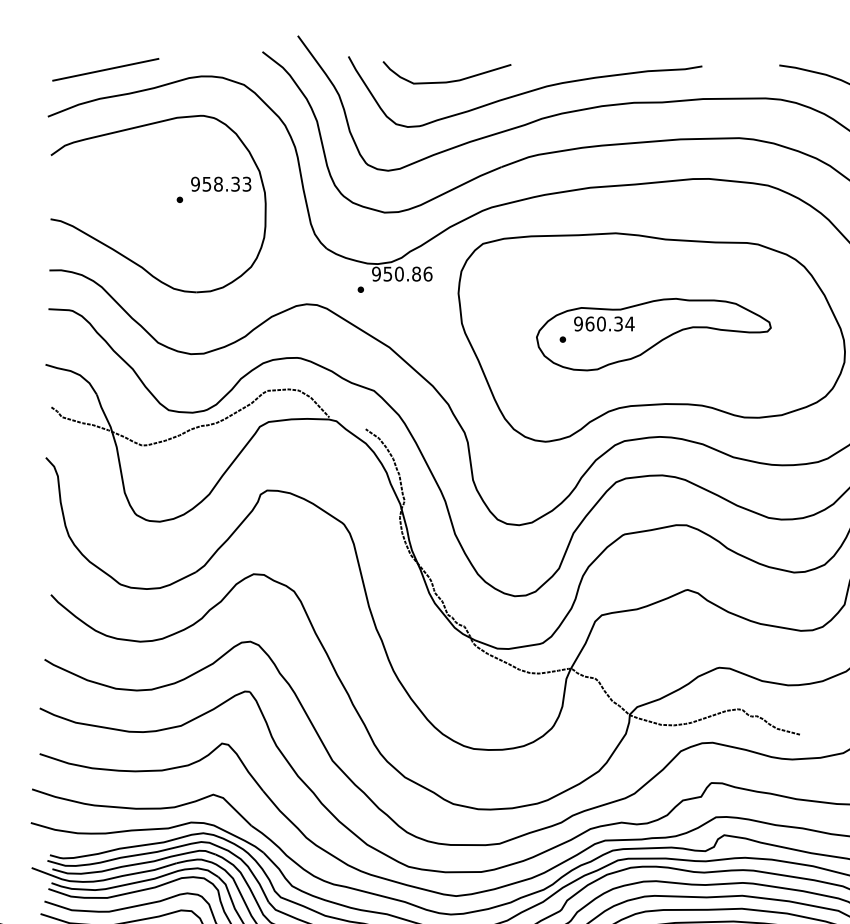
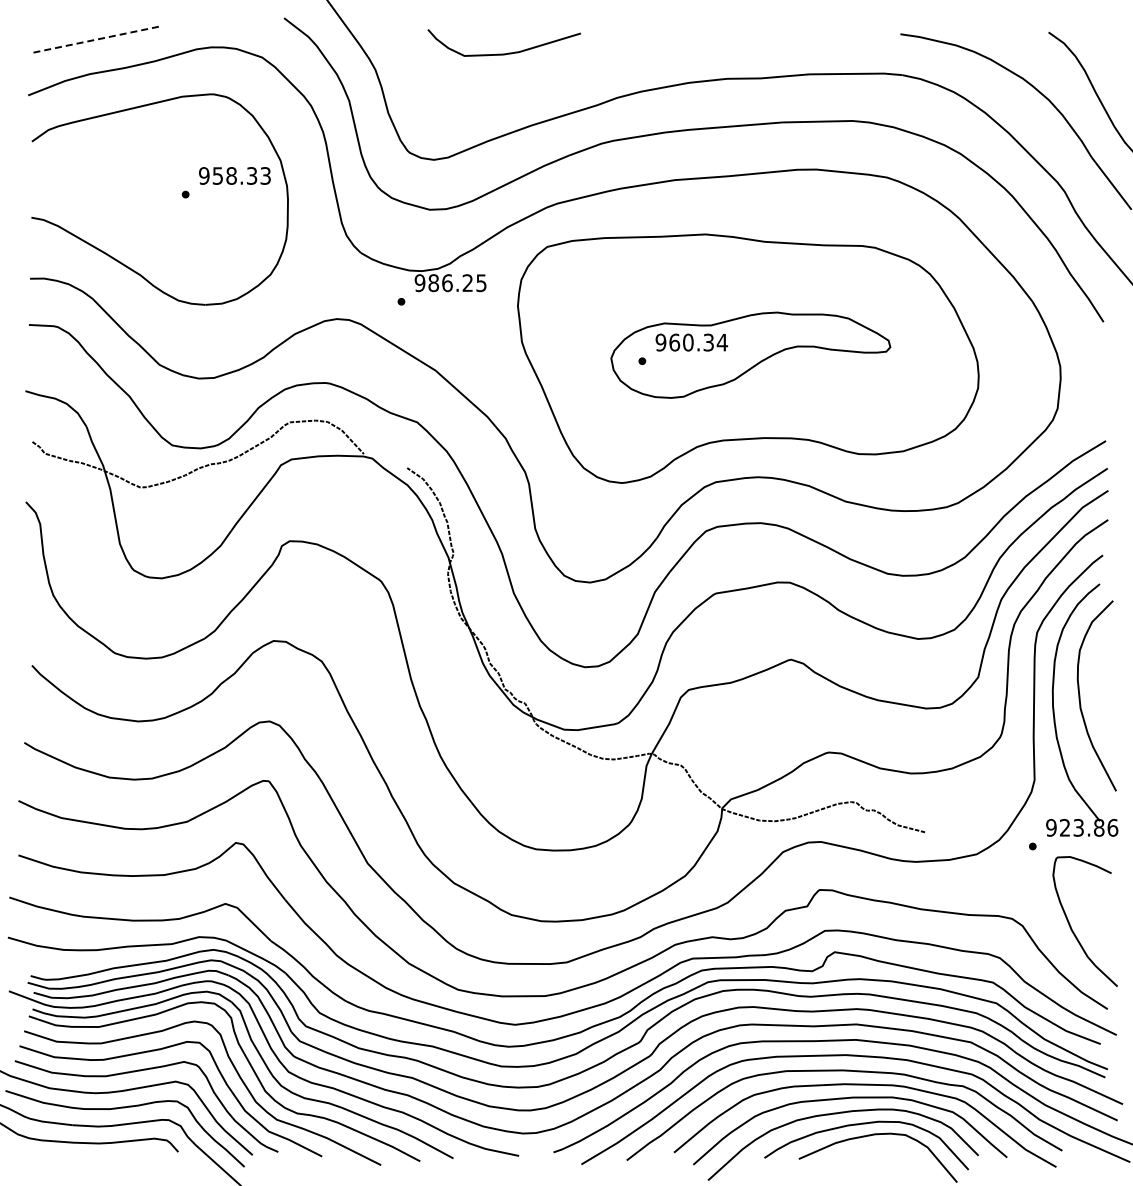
line: (105, 69) -> (97, 39), solid -> dashed
curve: (526, 91) -> (598, 65), removed
text: (407, 274) -> (457, 283), 950.86 -> 986.25

